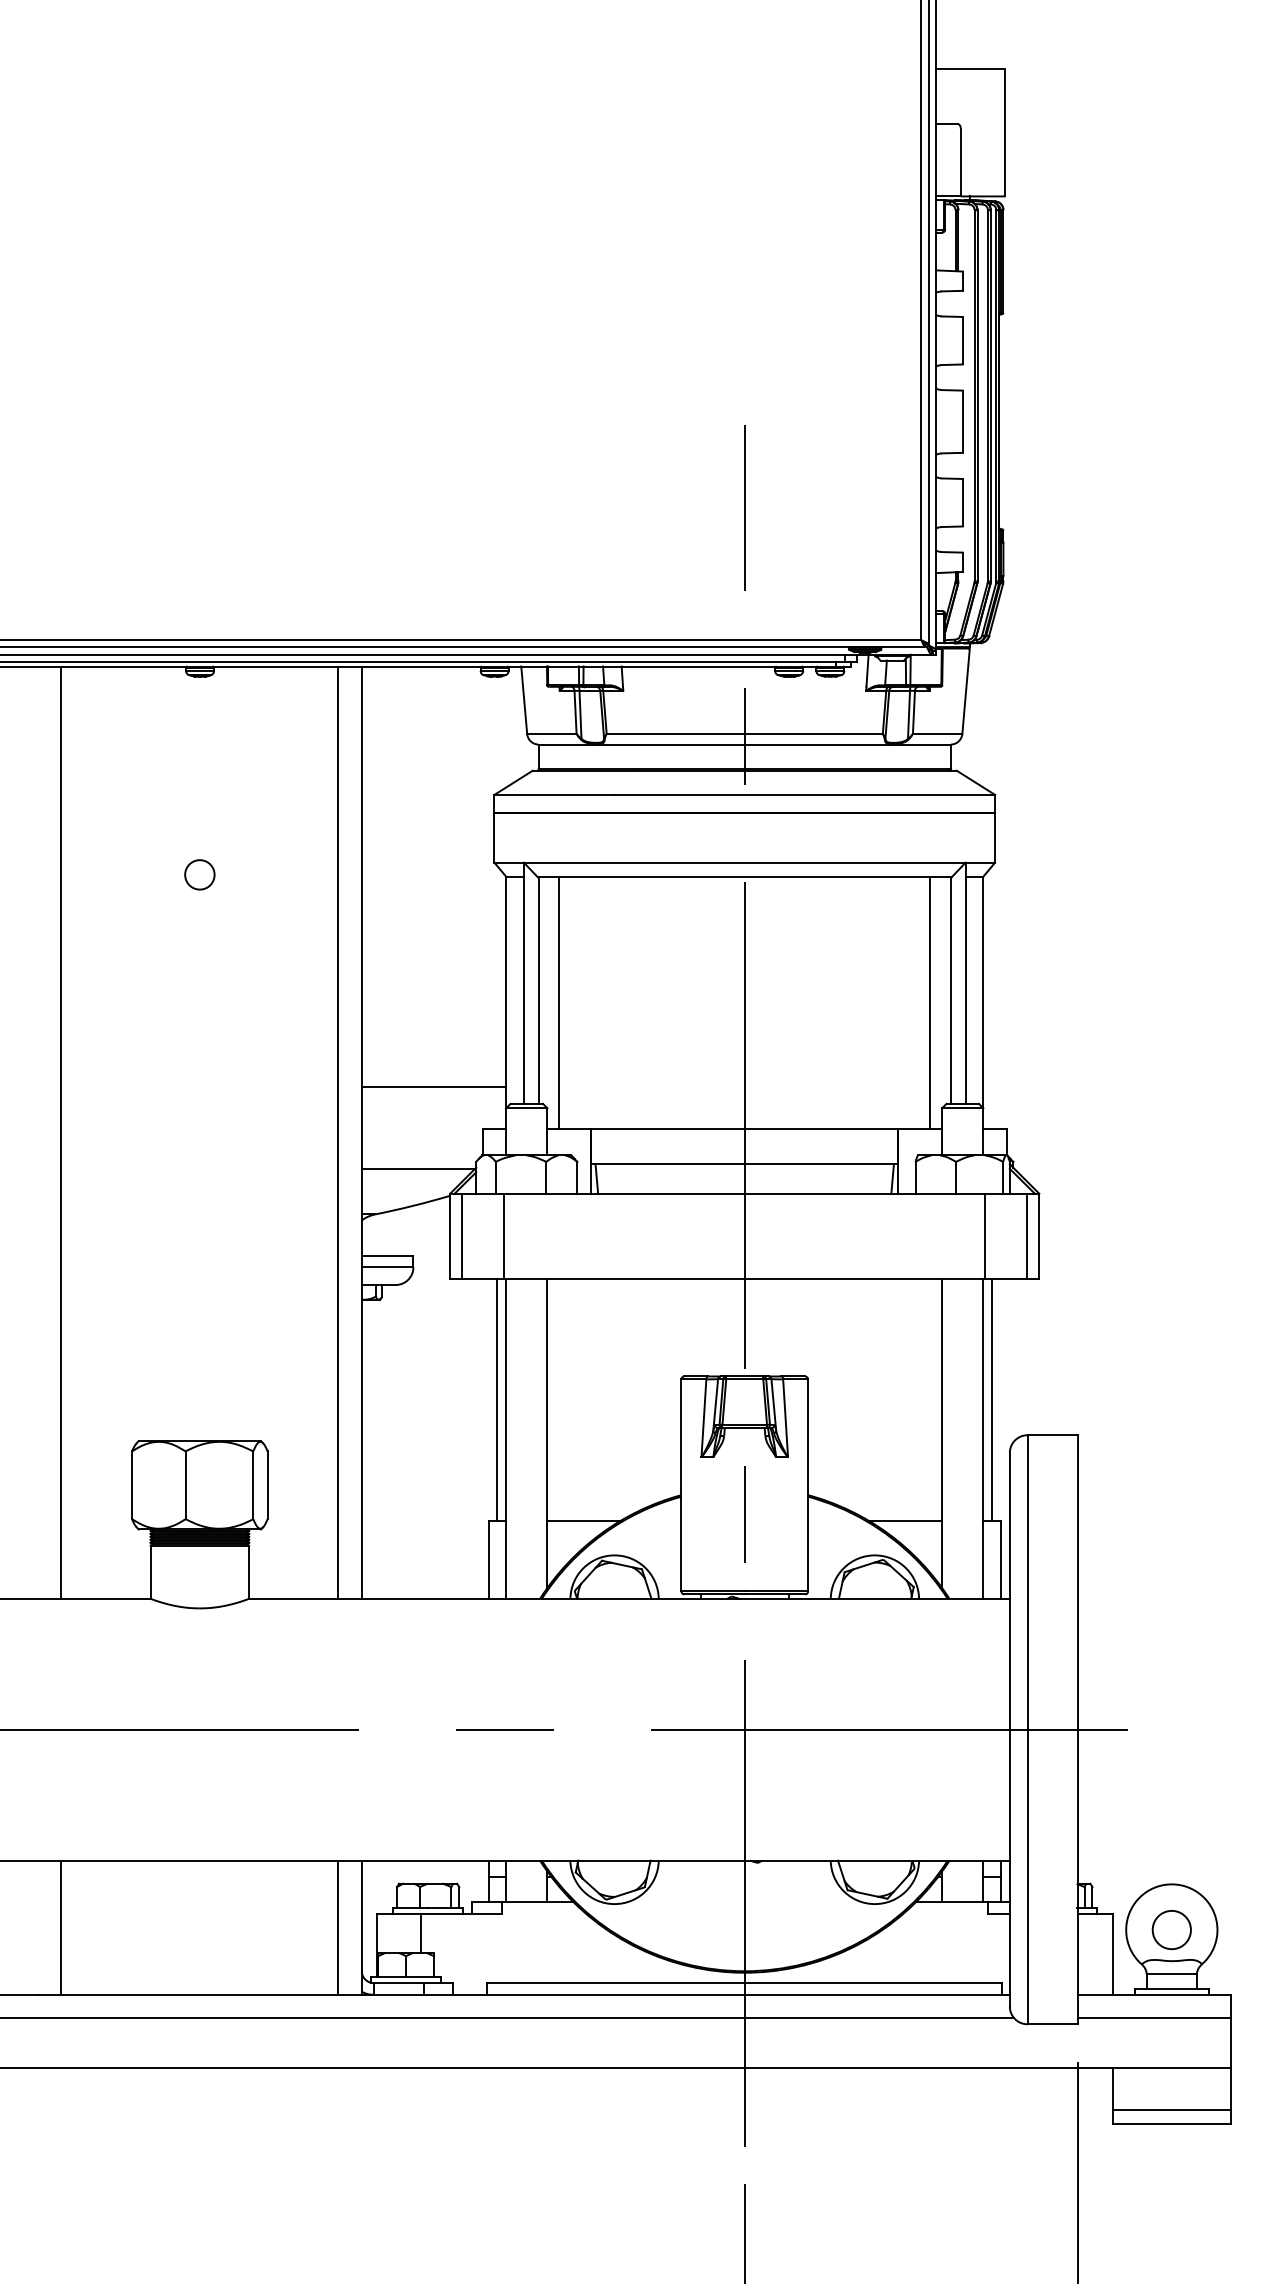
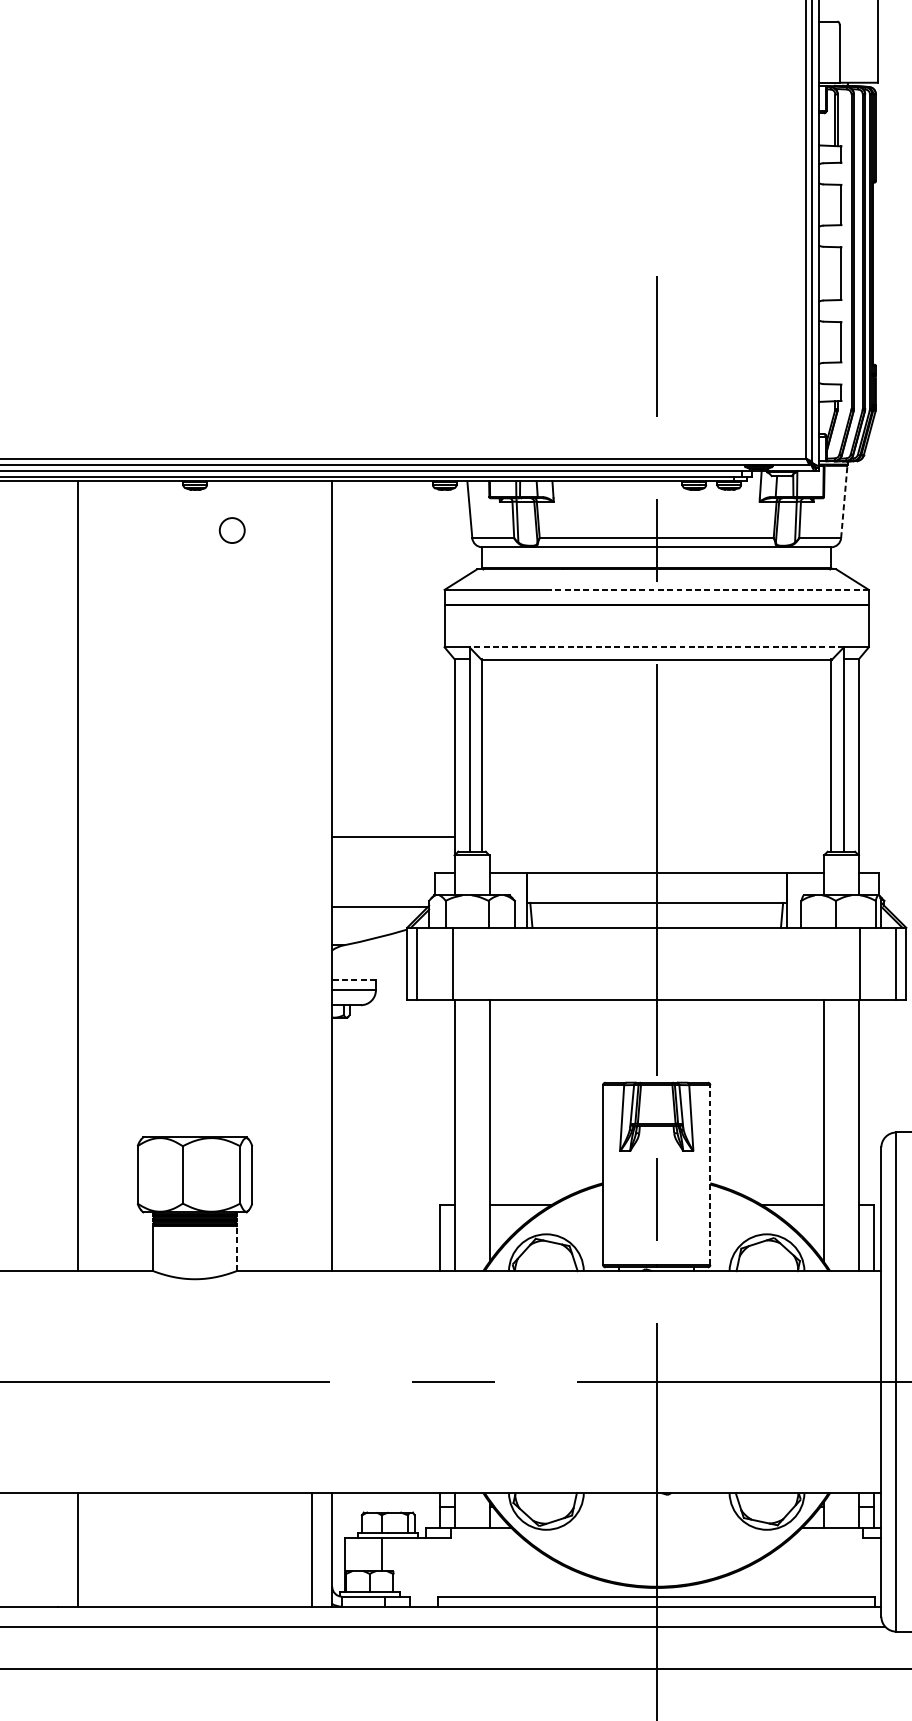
line: (966, 691) -> (844, 502), solid -> dashed
line: (804, 794) -> (707, 589), solid -> dashed
line: (744, 862) -> (656, 647), solid -> dashed
circle: (199, 874) -> (231, 530), moved
line: (559, 1002) -> (499, 765), removed
line: (930, 1002) -> (814, 765), removed
line: (338, 1132) -> (312, 875), removed
line: (387, 1255) -> (353, 980), solid -> dashed
line: (497, 1399) -> (447, 1102), removed
line: (992, 1399) -> (866, 1102), removed
line: (808, 1484) -> (710, 1174), solid -> dashed
line: (249, 1572) -> (237, 1248), solid -> dashed

